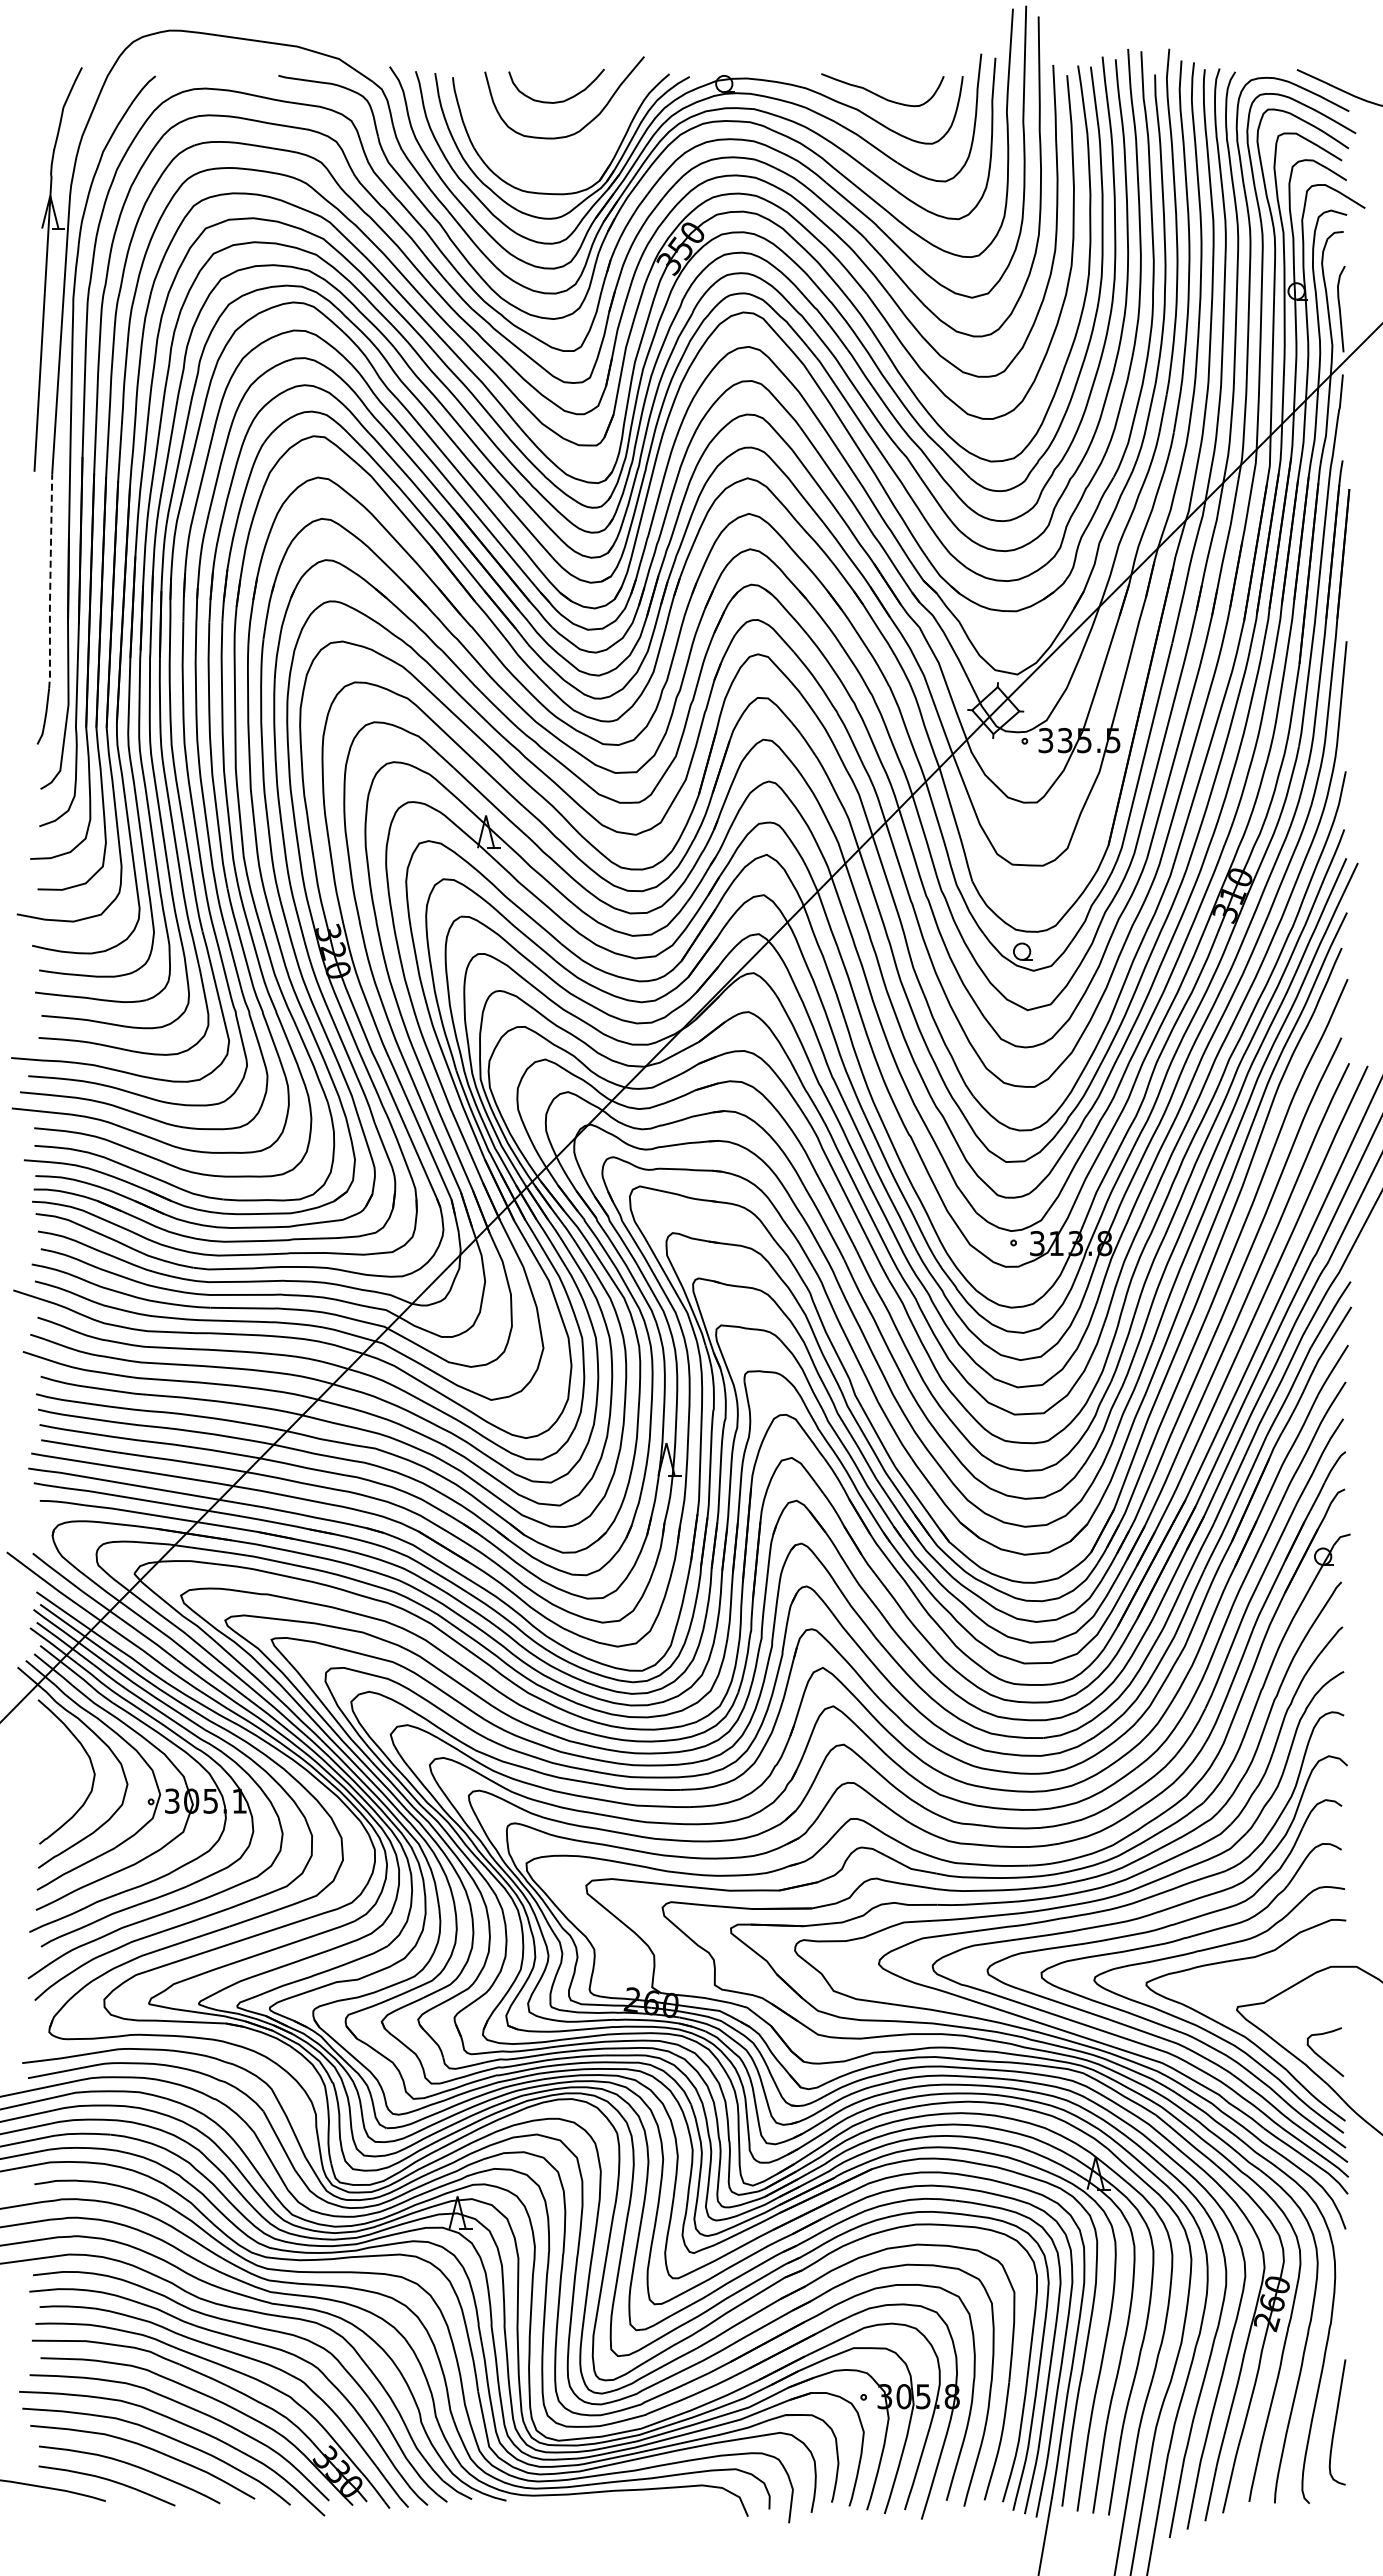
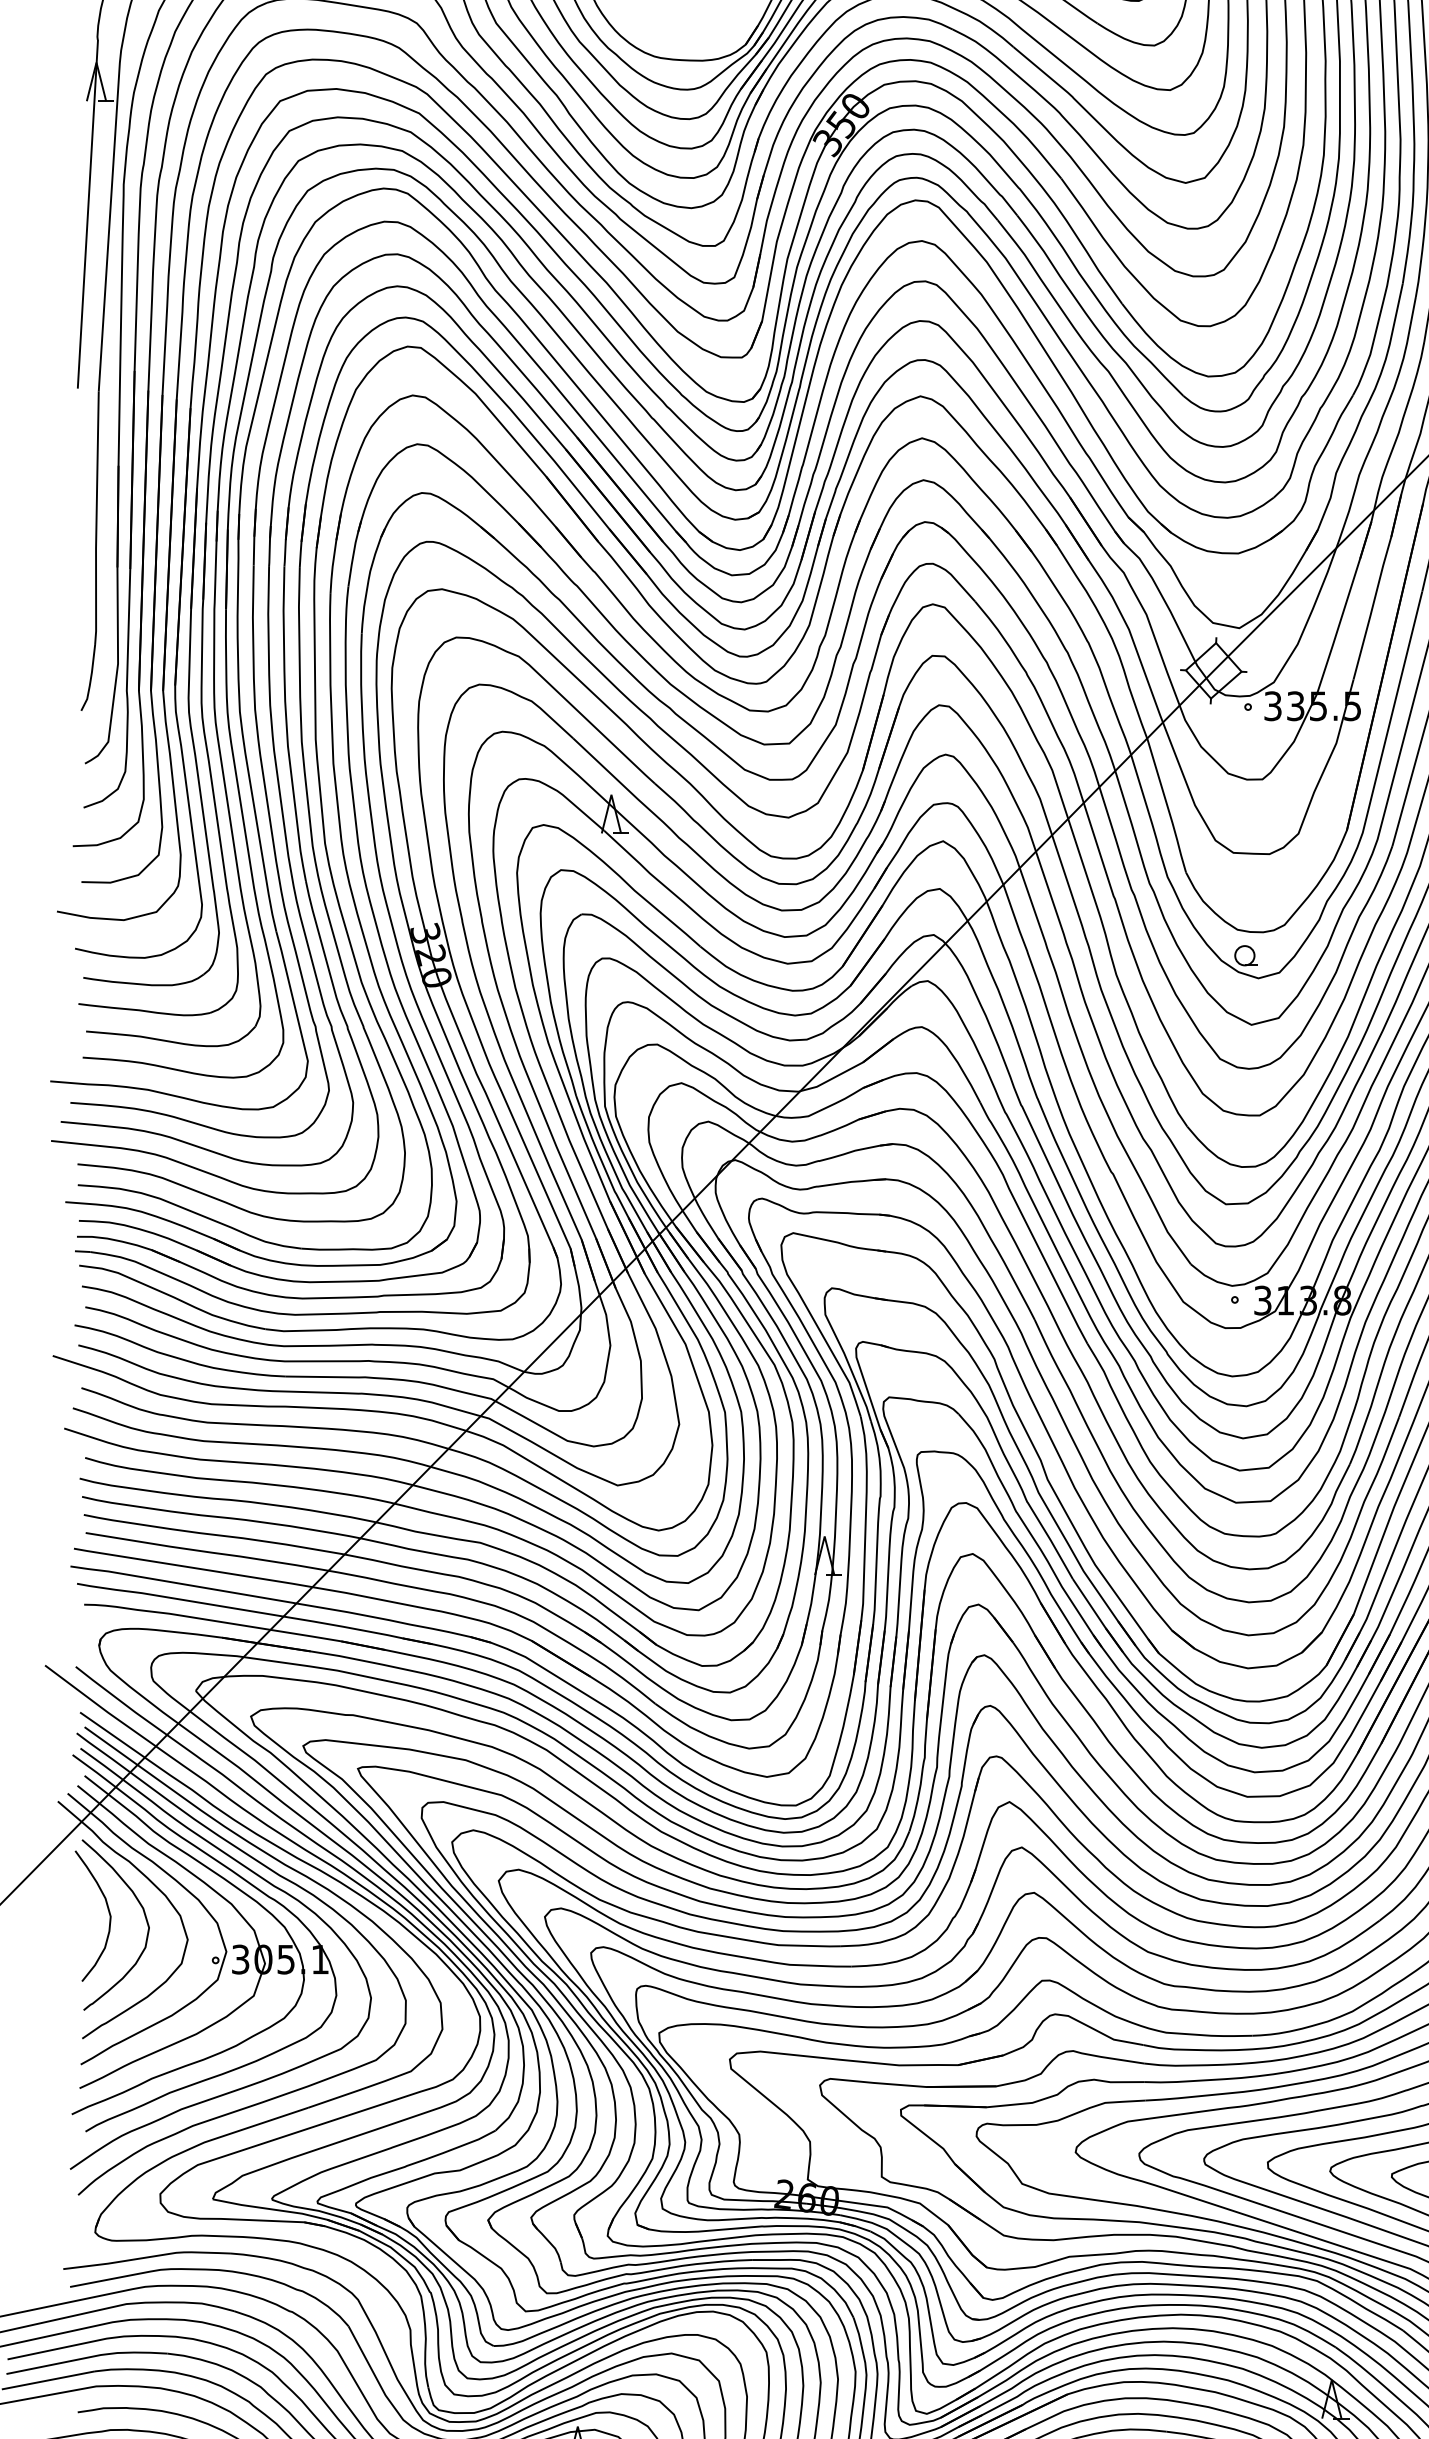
line: (50, 583) -> (96, 520), dashed -> solid
curve: (59, 1759) -> (107, 1910), added

